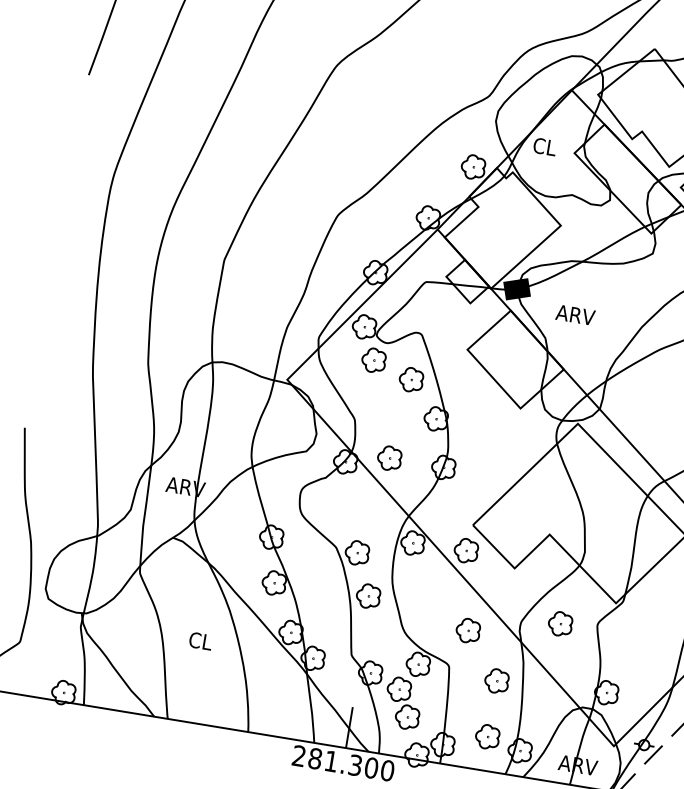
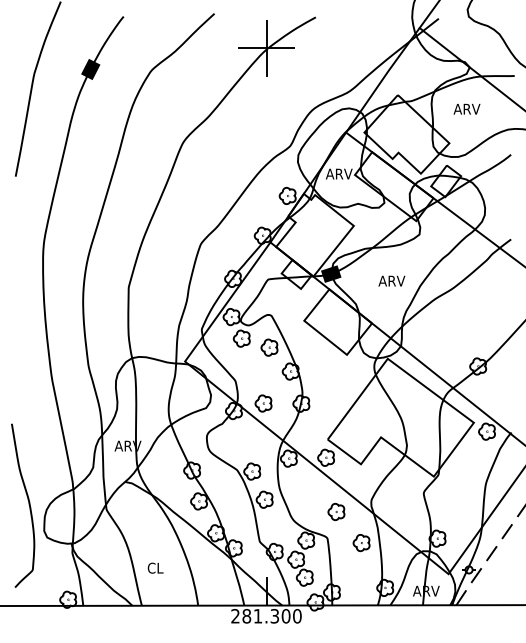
text: (551, 147) -> (338, 173), CL -> ARV
text: (575, 314) -> (391, 280), moved
part: (560, 623) -> (398, 496), removed
text: (200, 640) -> (155, 567), moved
part: (487, 737) -> (361, 582), removed

